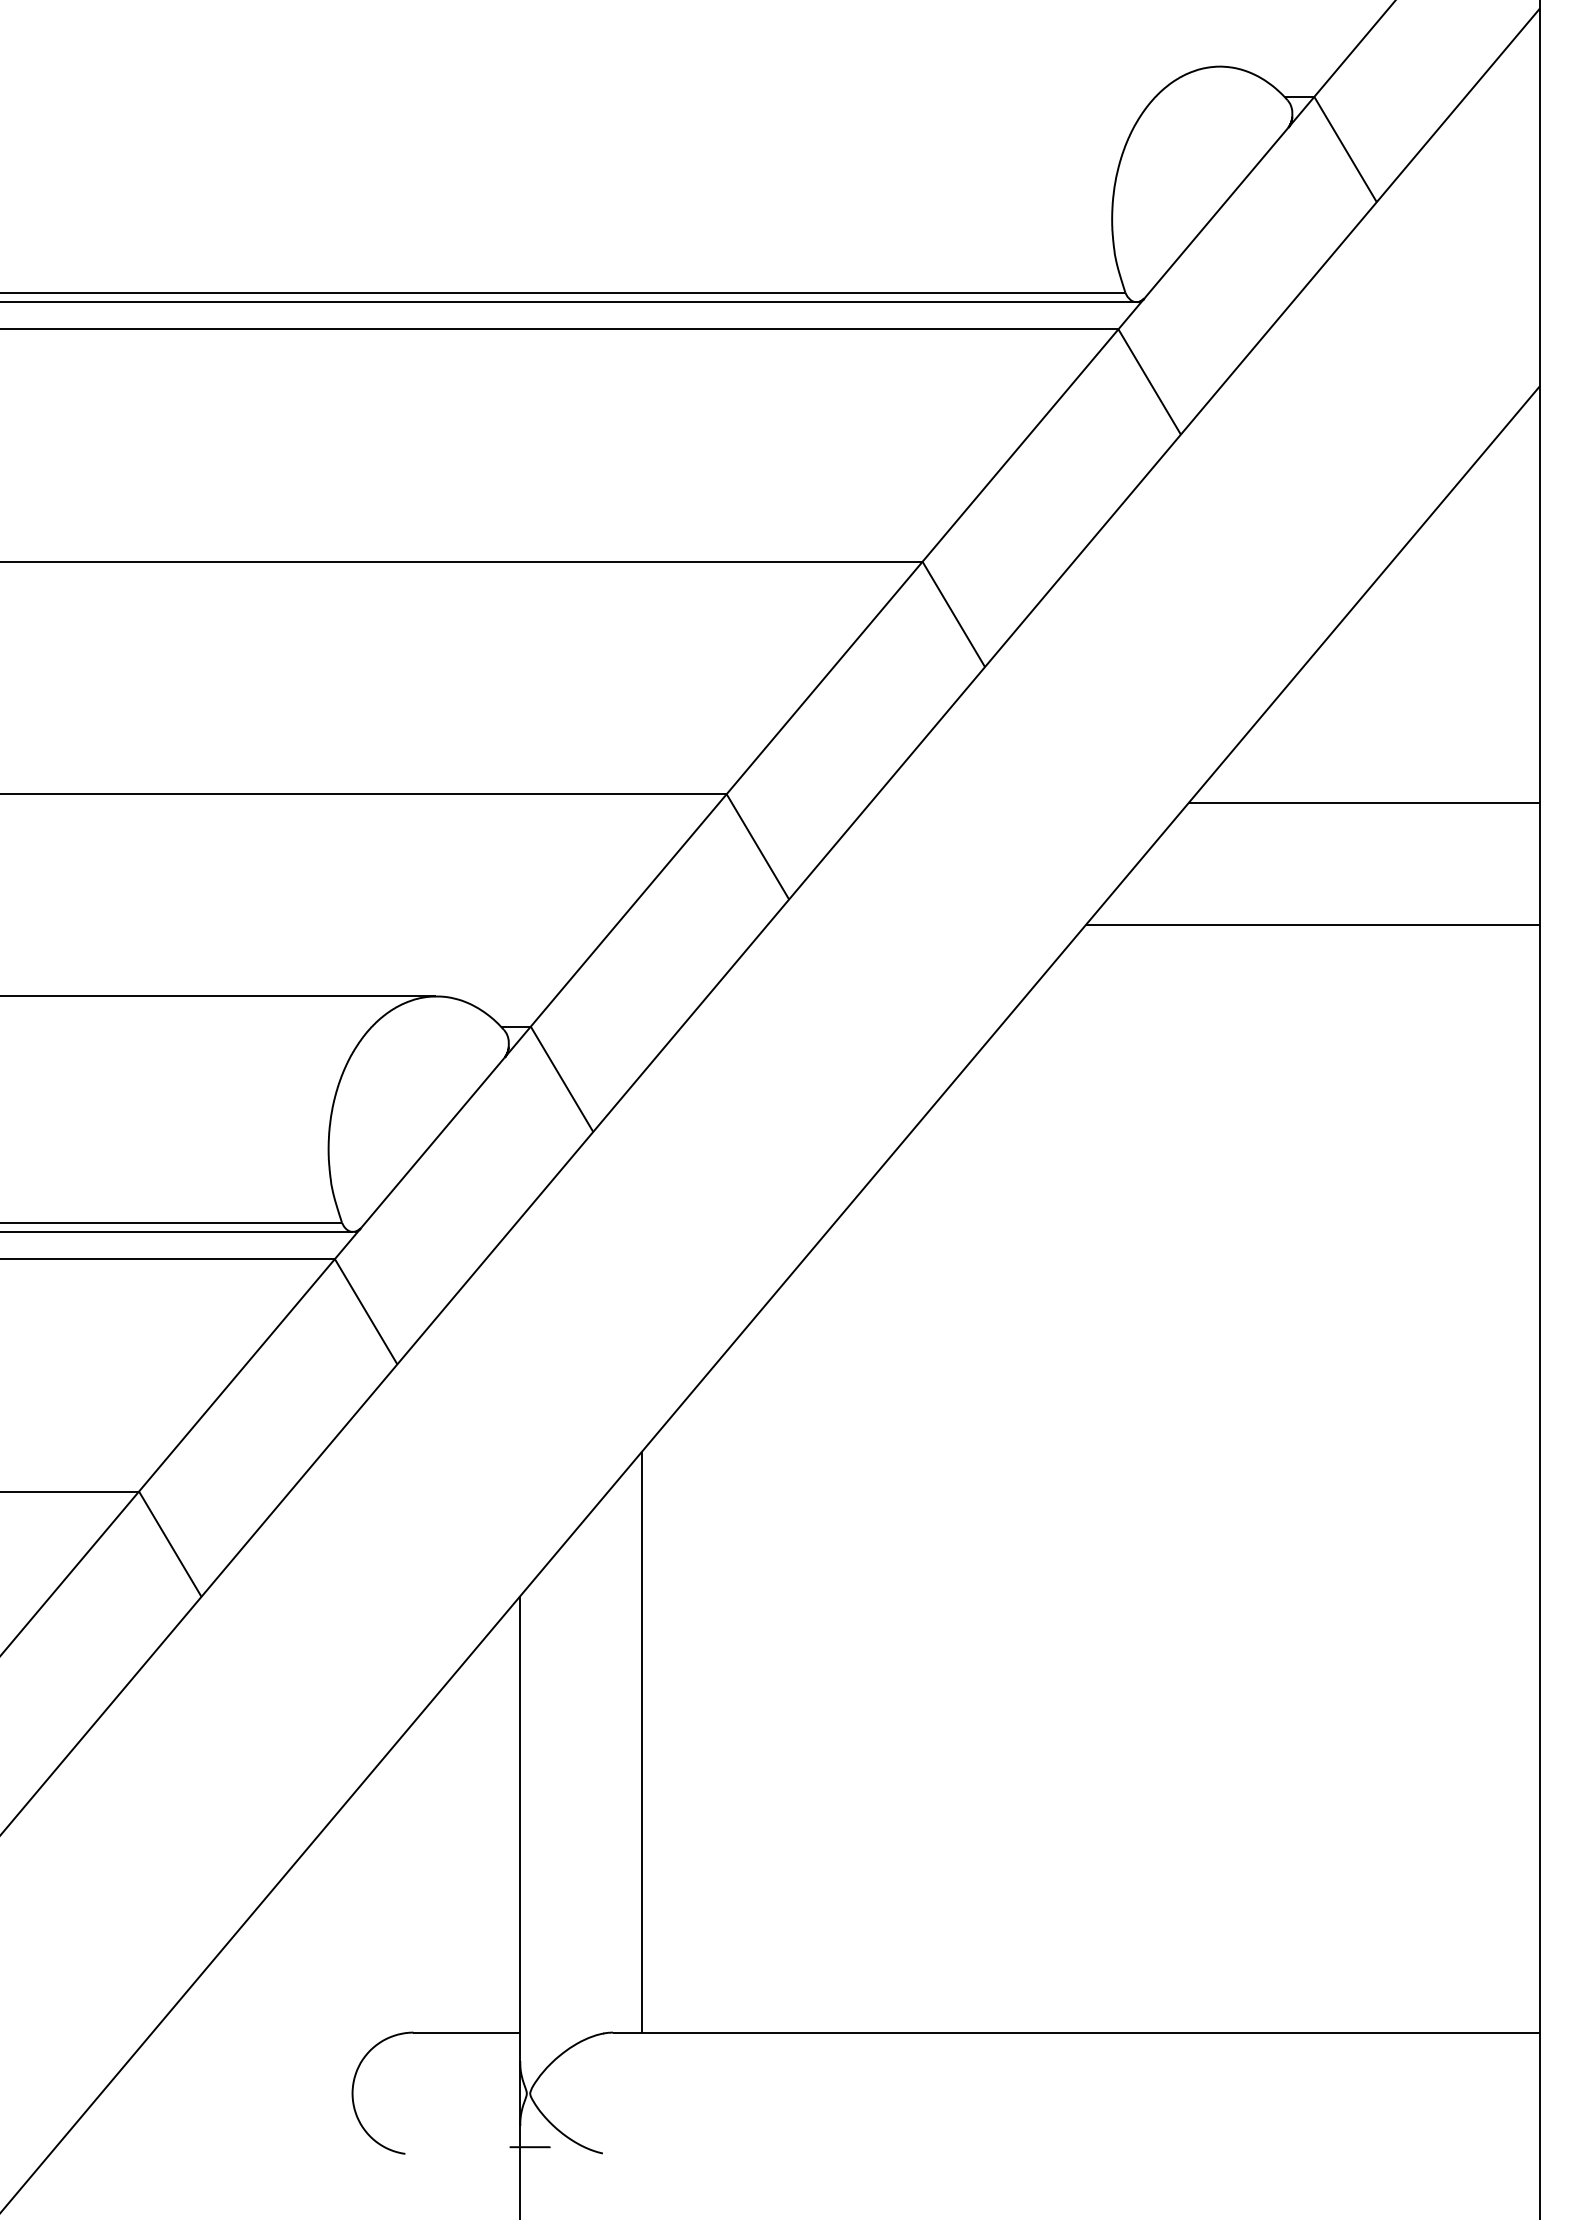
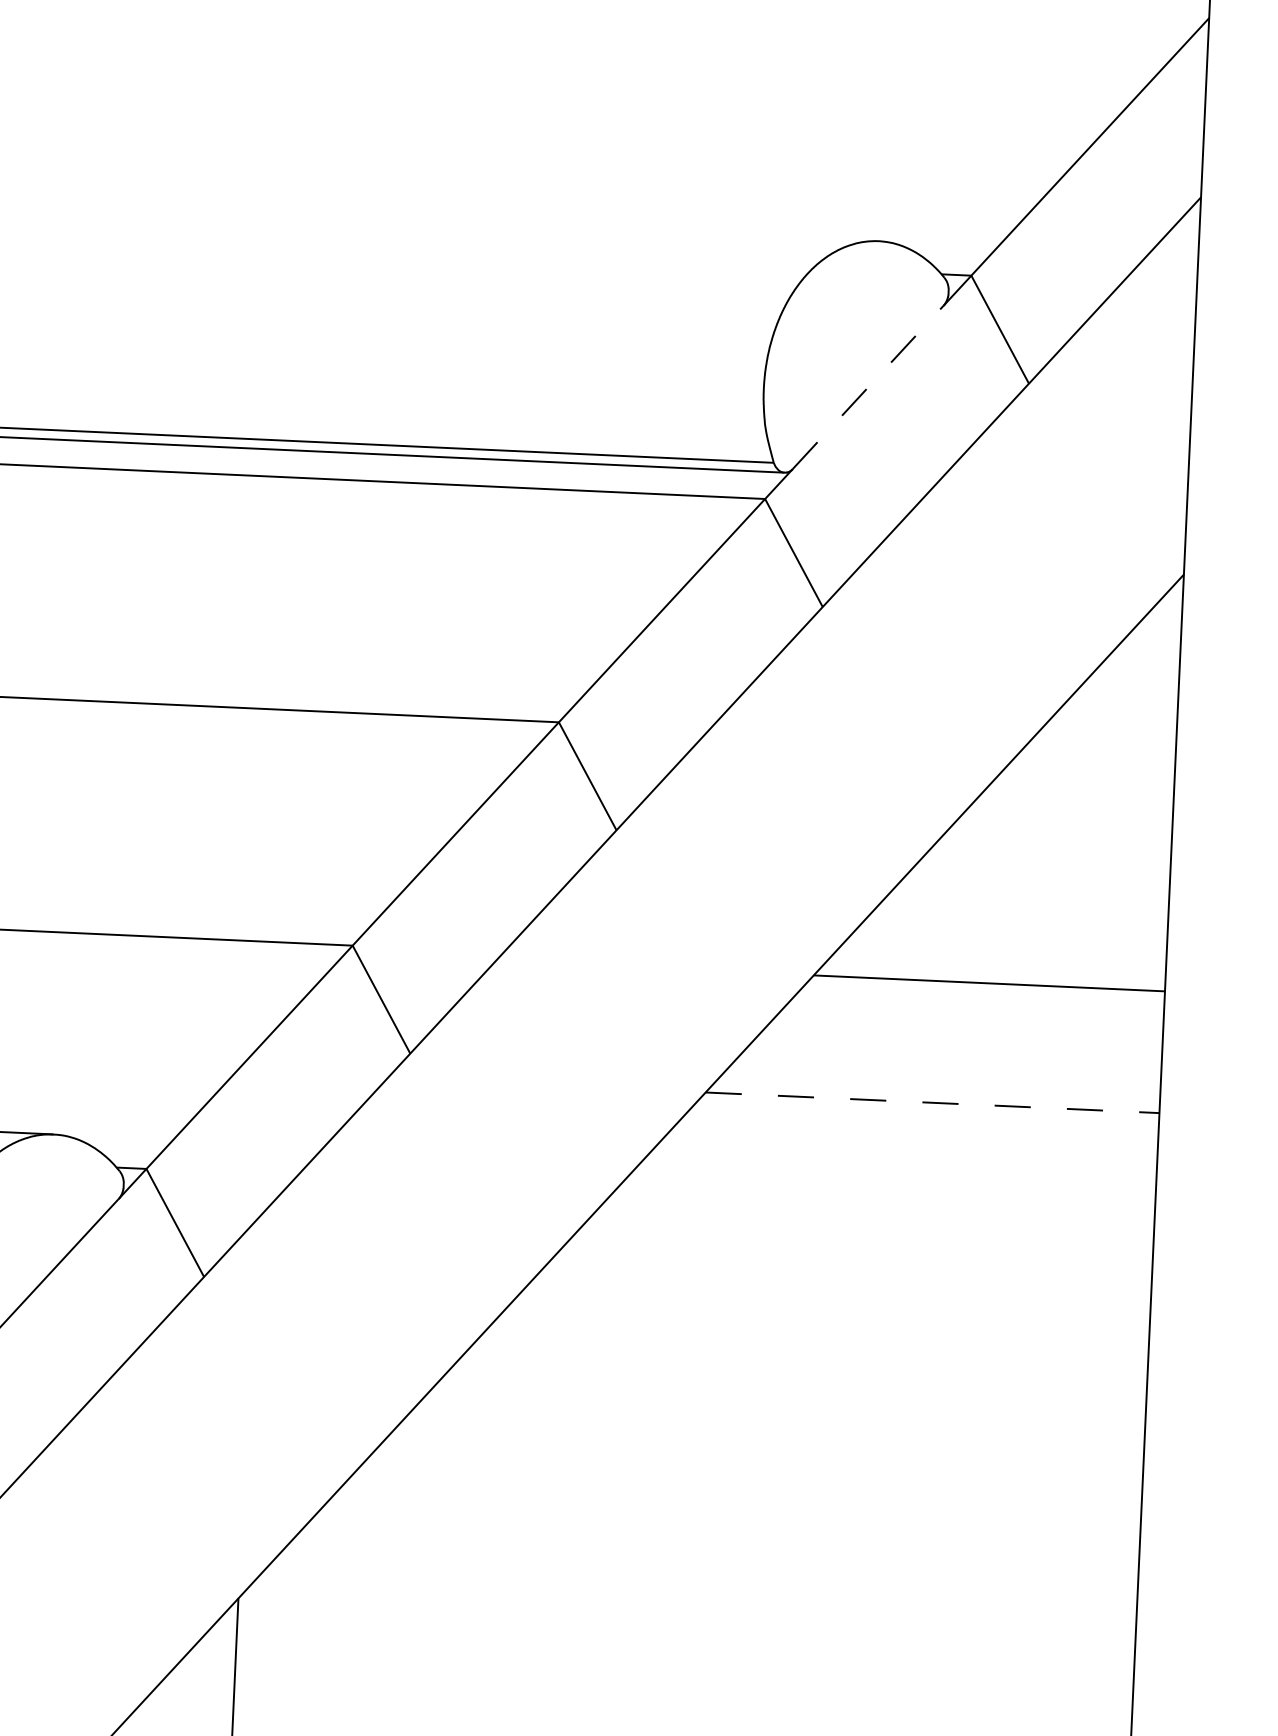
line: (1216, 213) -> (868, 387), solid -> dashed
line: (1313, 924) -> (932, 1102), solid -> dashed

